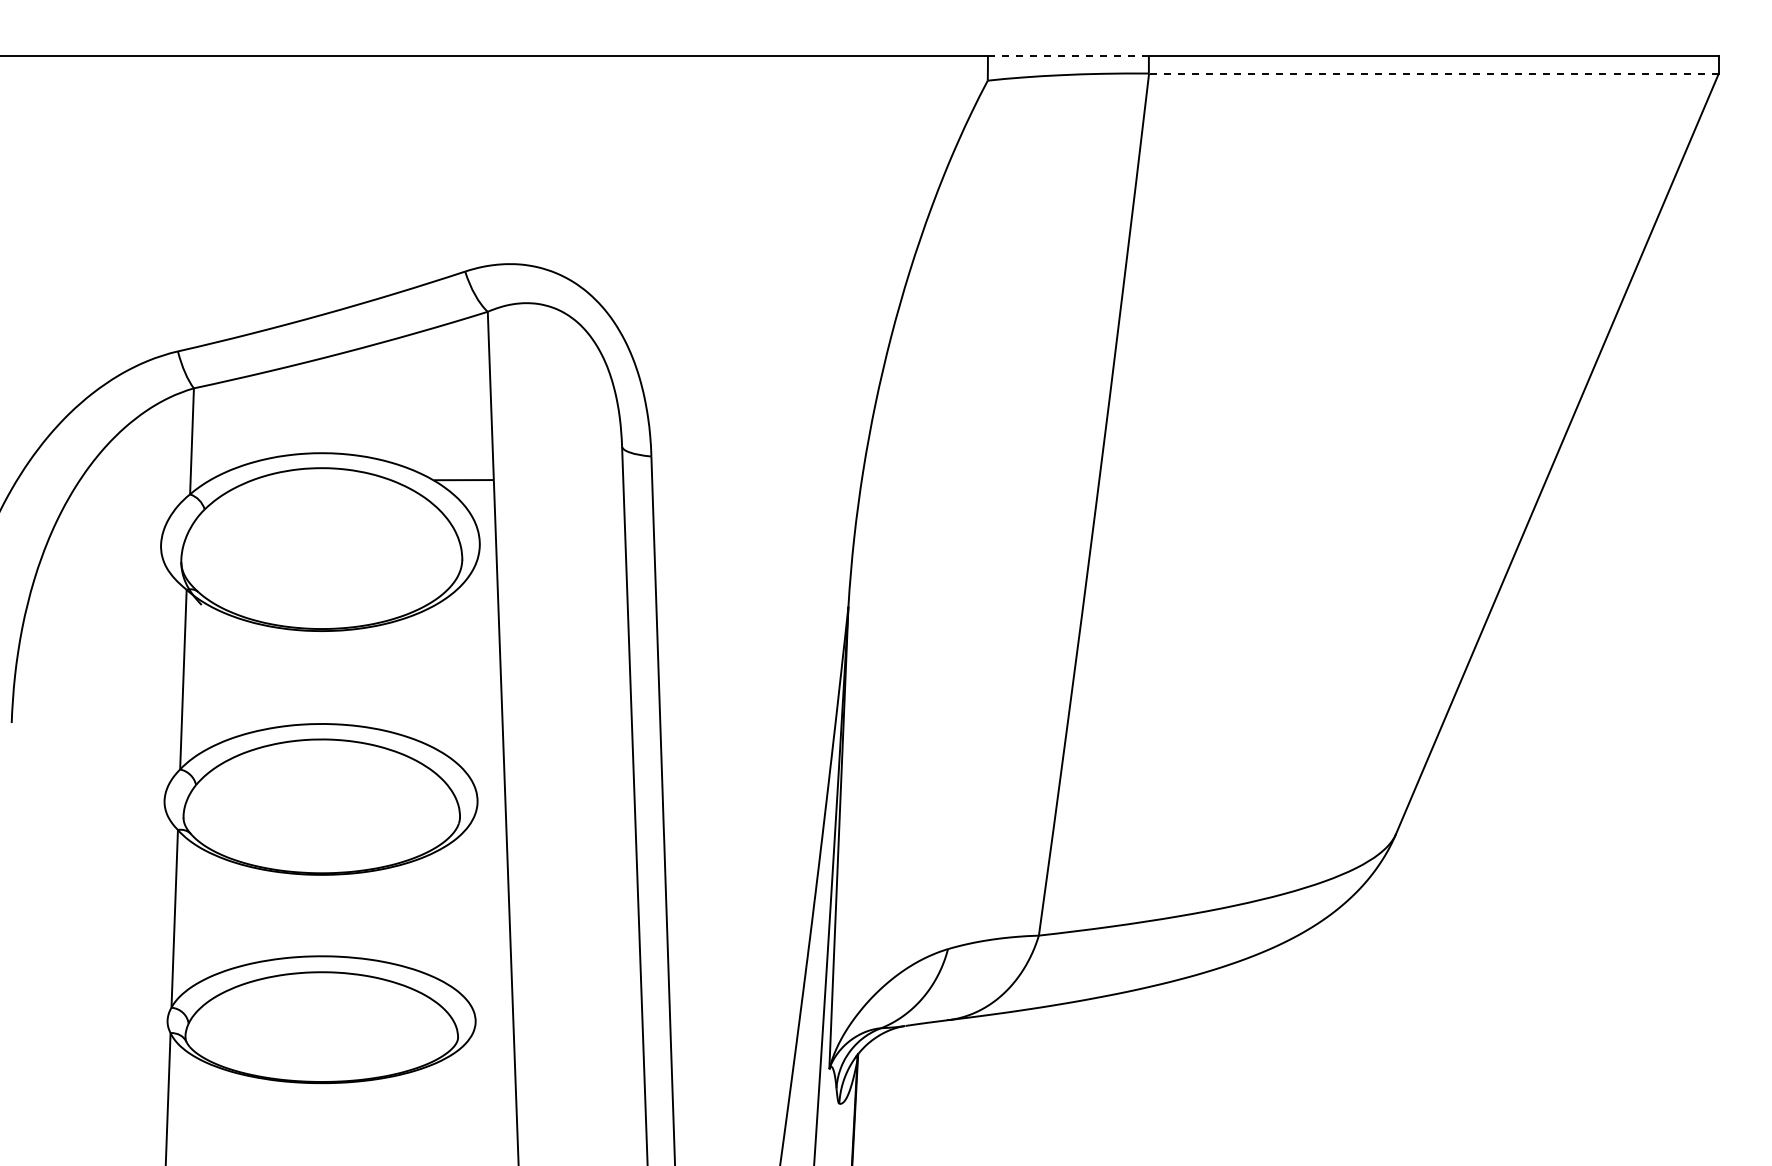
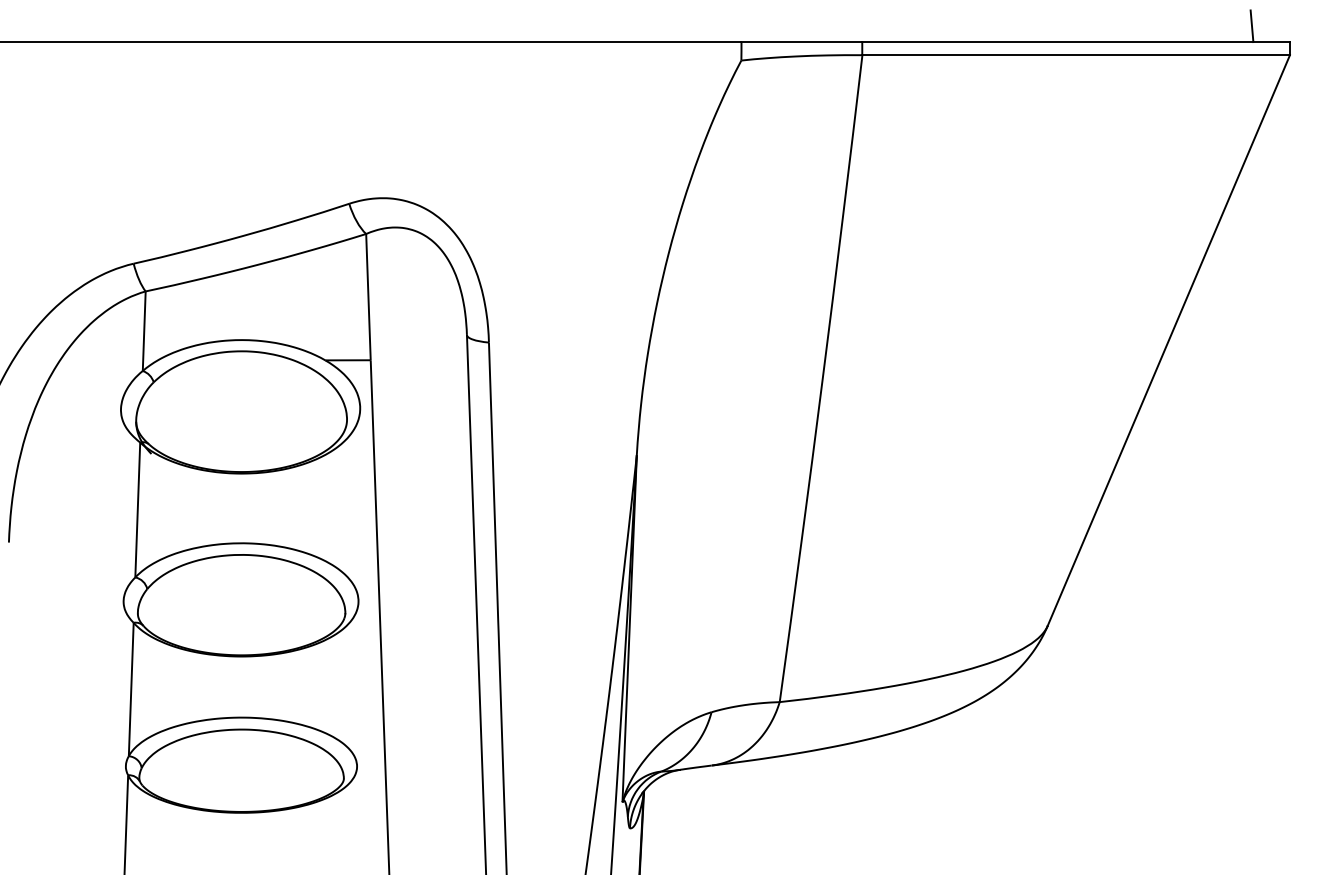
line: (1668, 34) -> (1252, 25), added
line: (1068, 56) -> (801, 42), dashed -> solid
line: (1433, 73) -> (1075, 55), dashed -> solid

